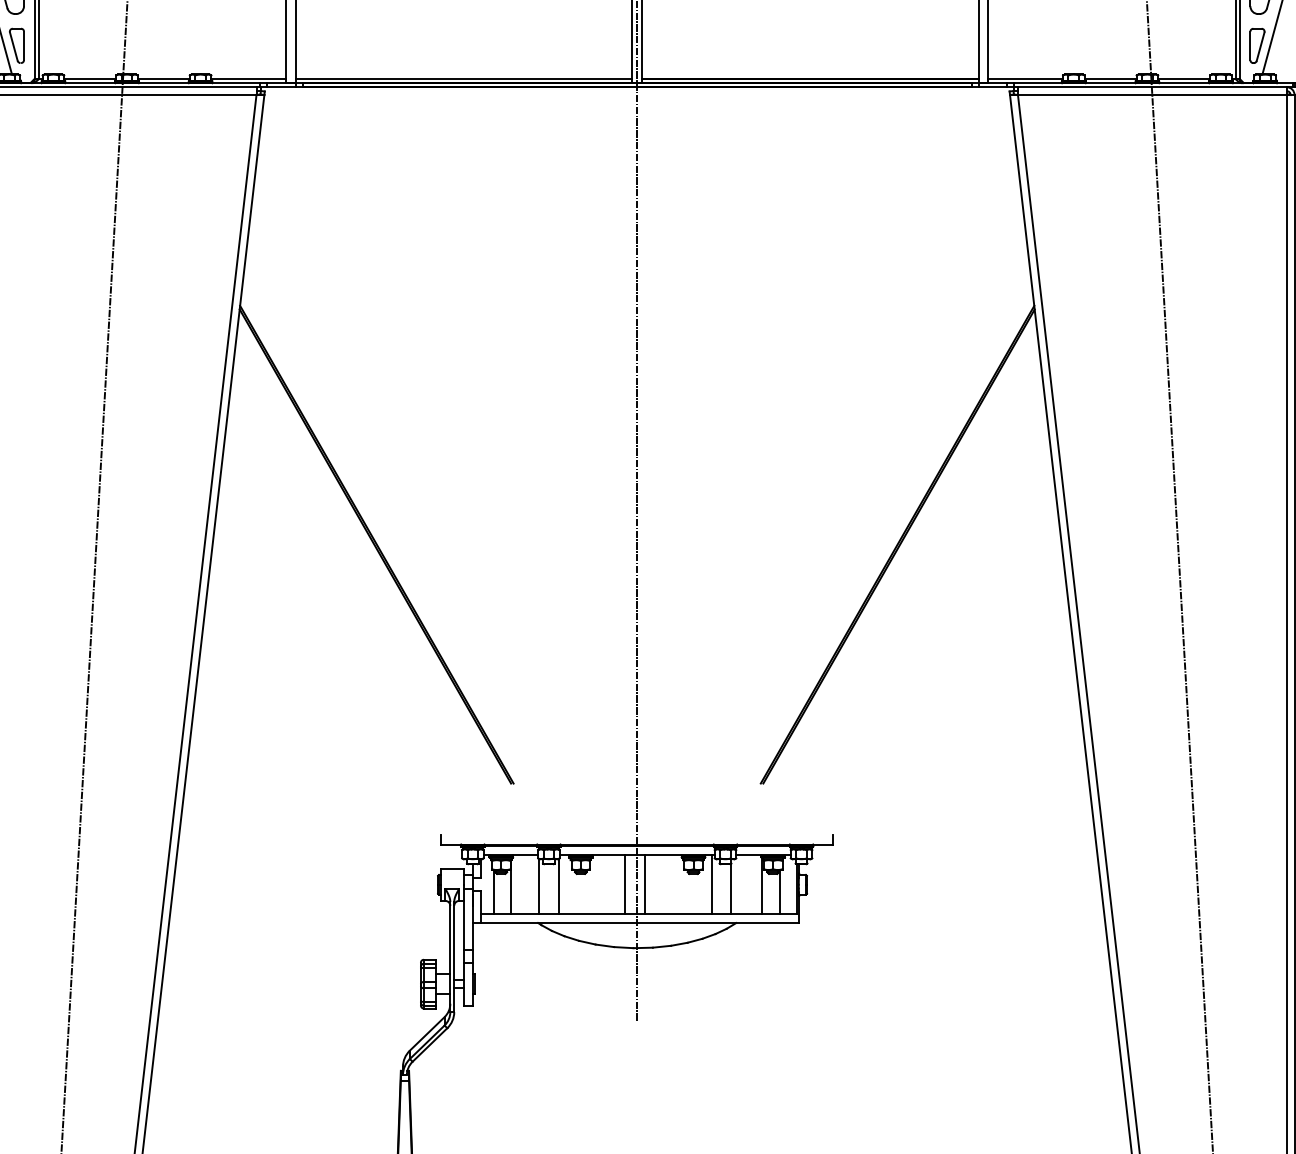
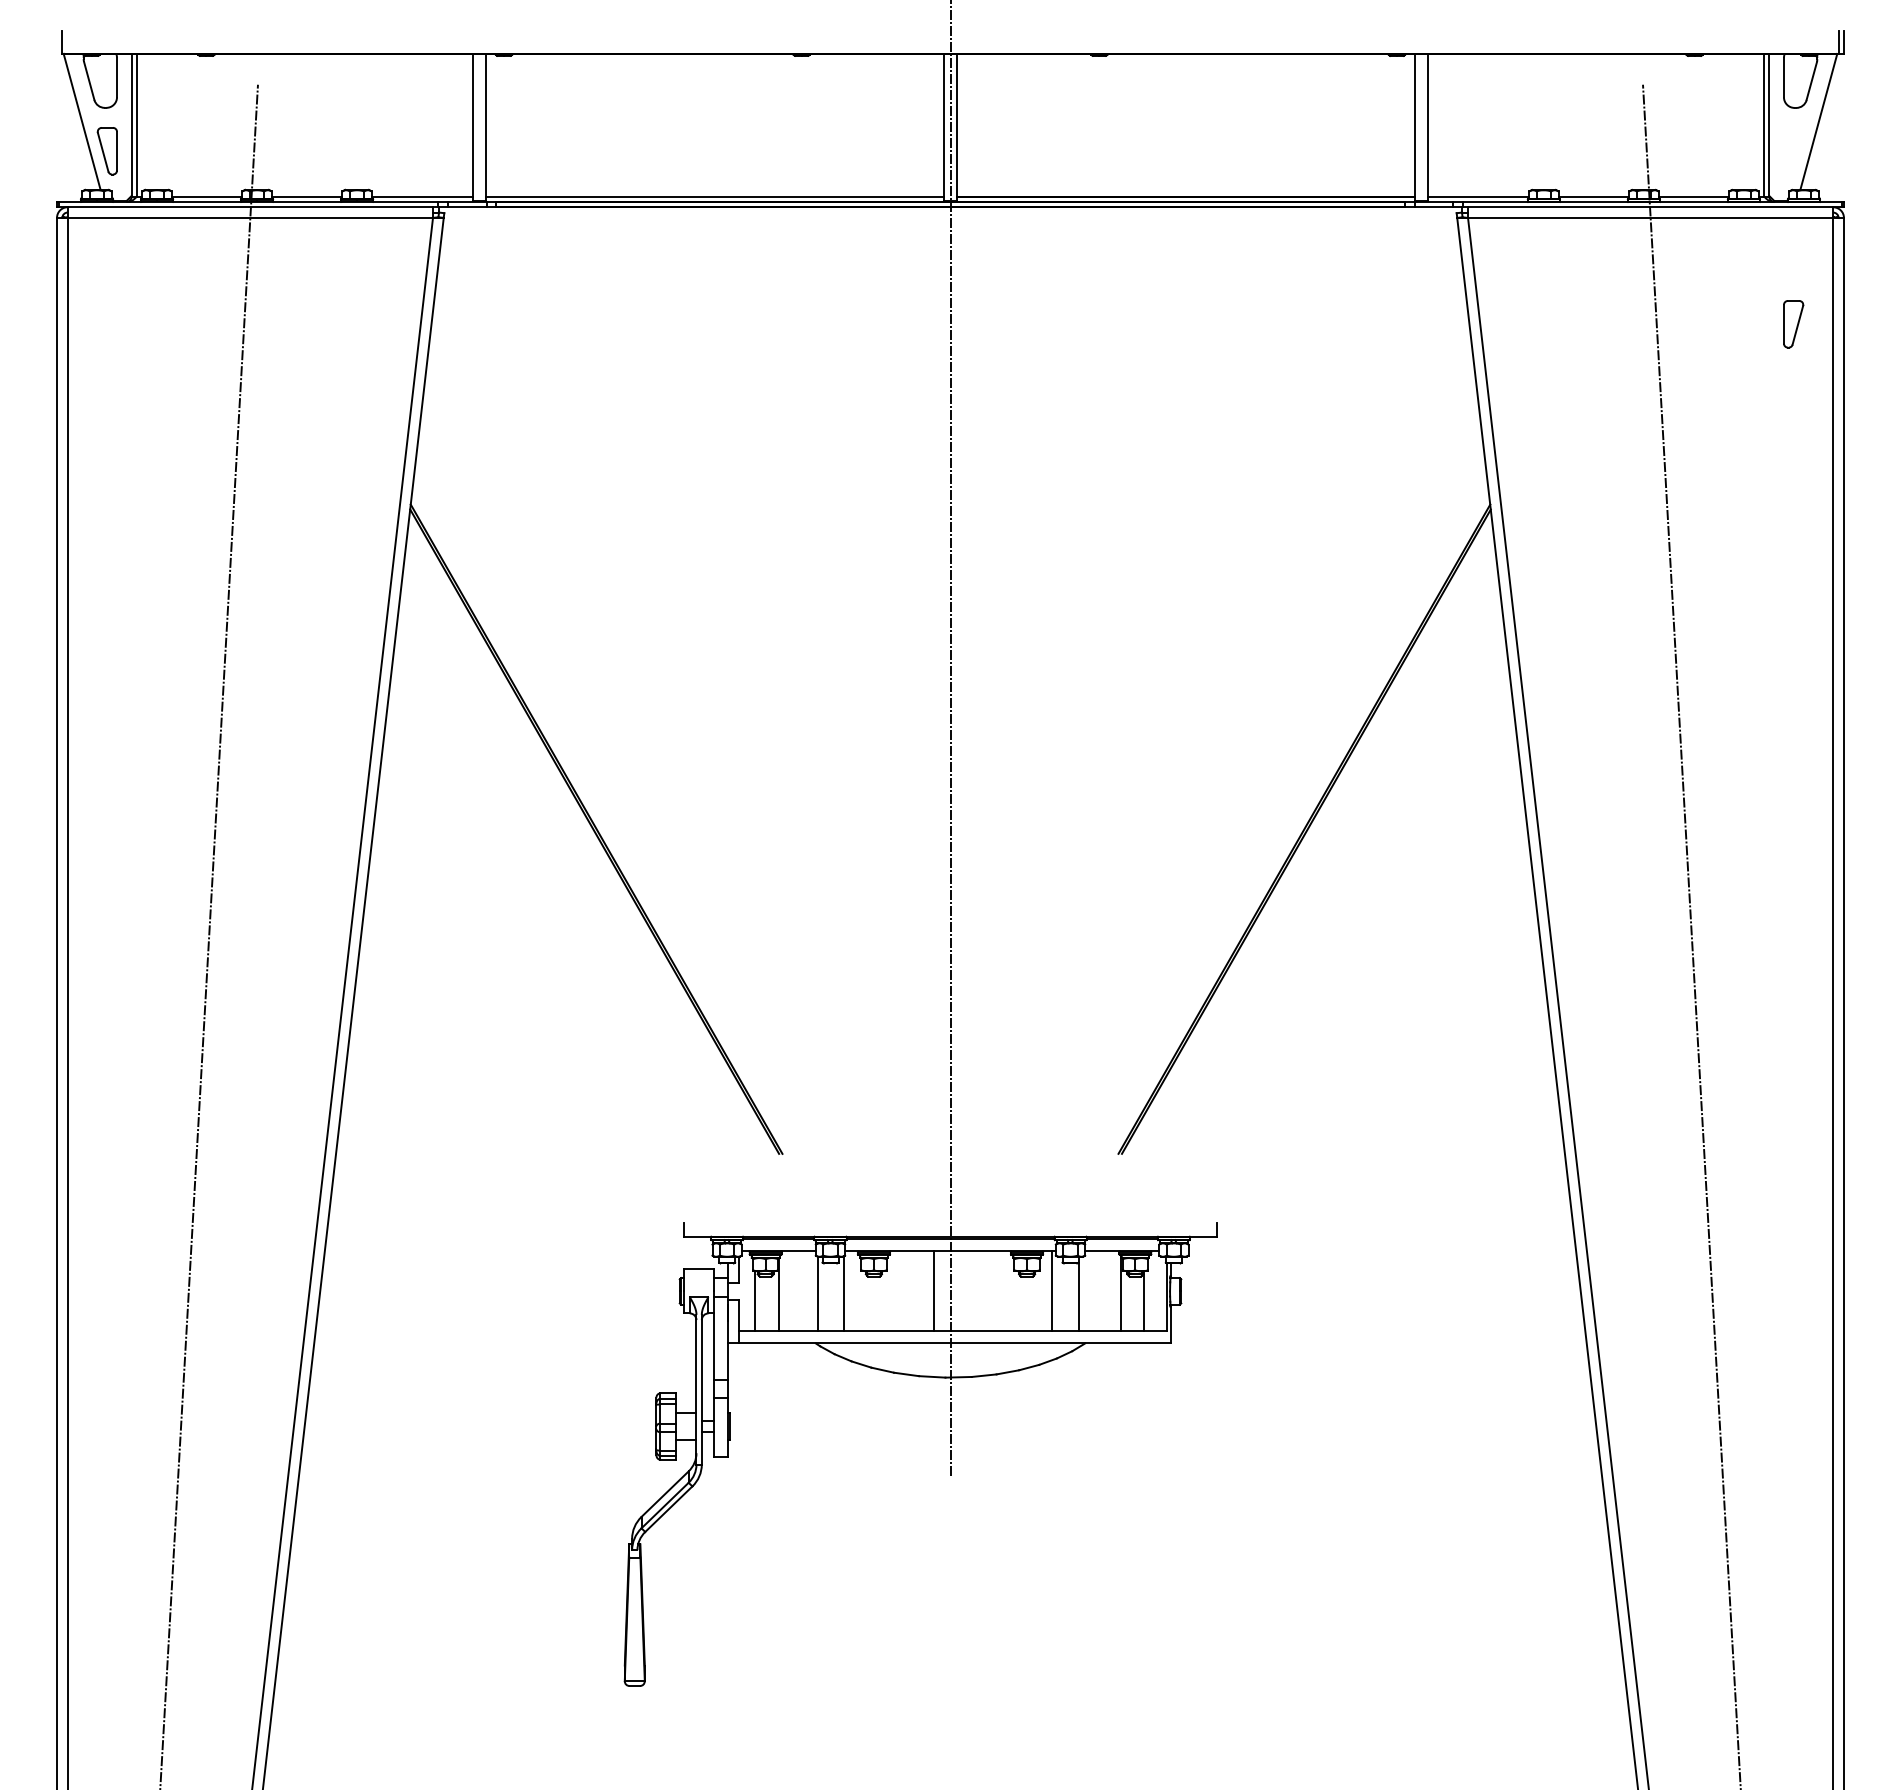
part: (1257, 46) -> (1793, 324), moved
line: (644, 884) -> (960, 1291), removed

